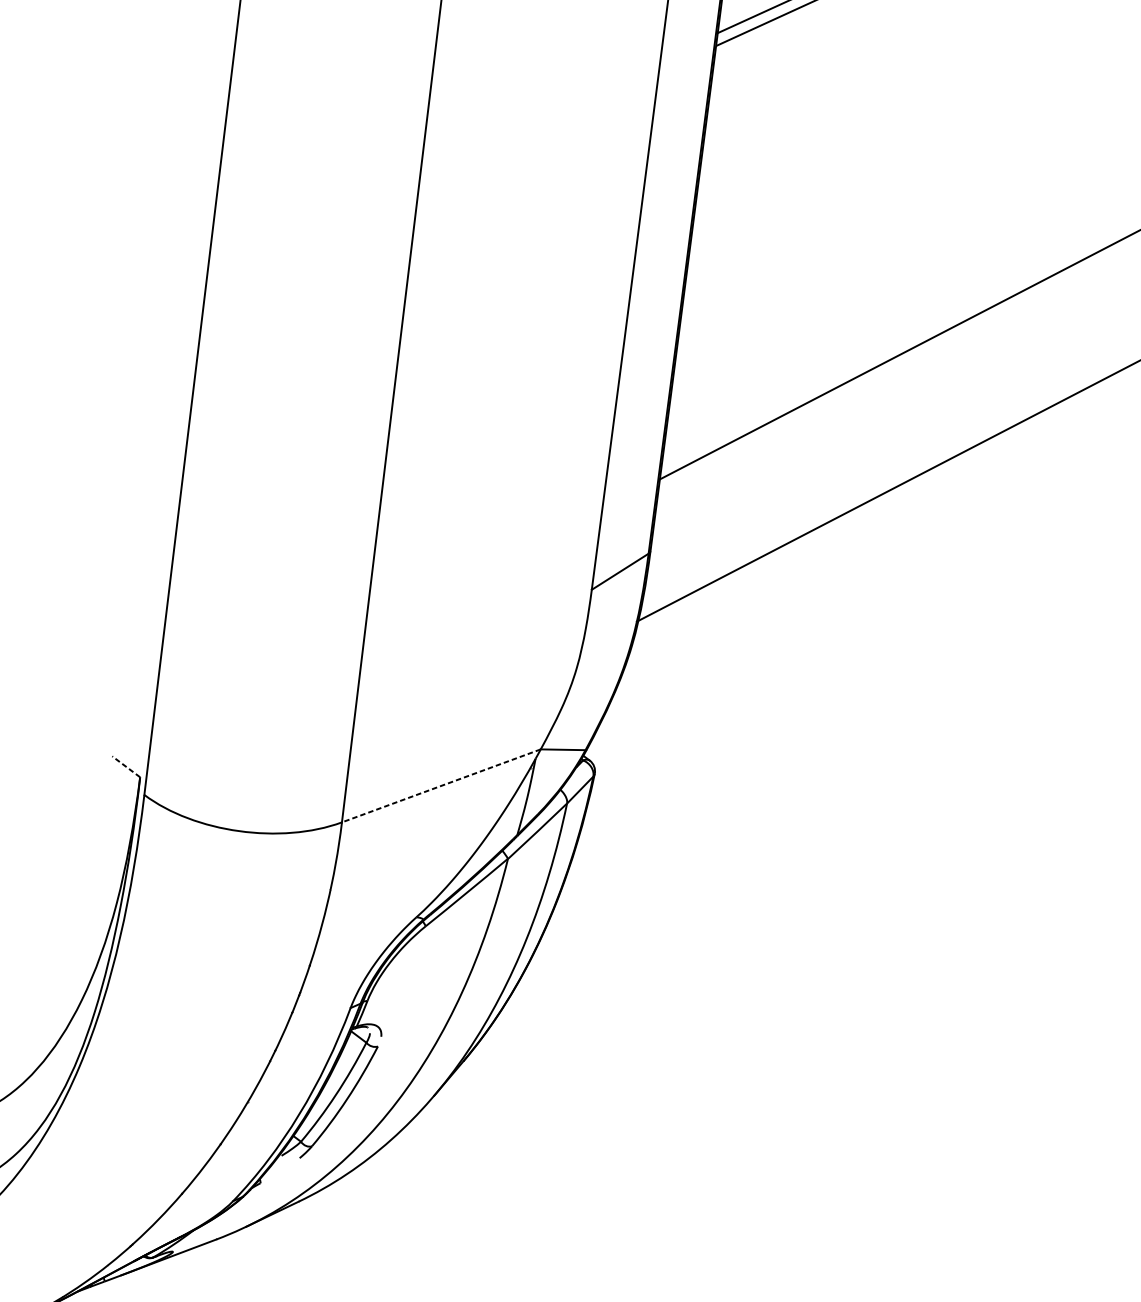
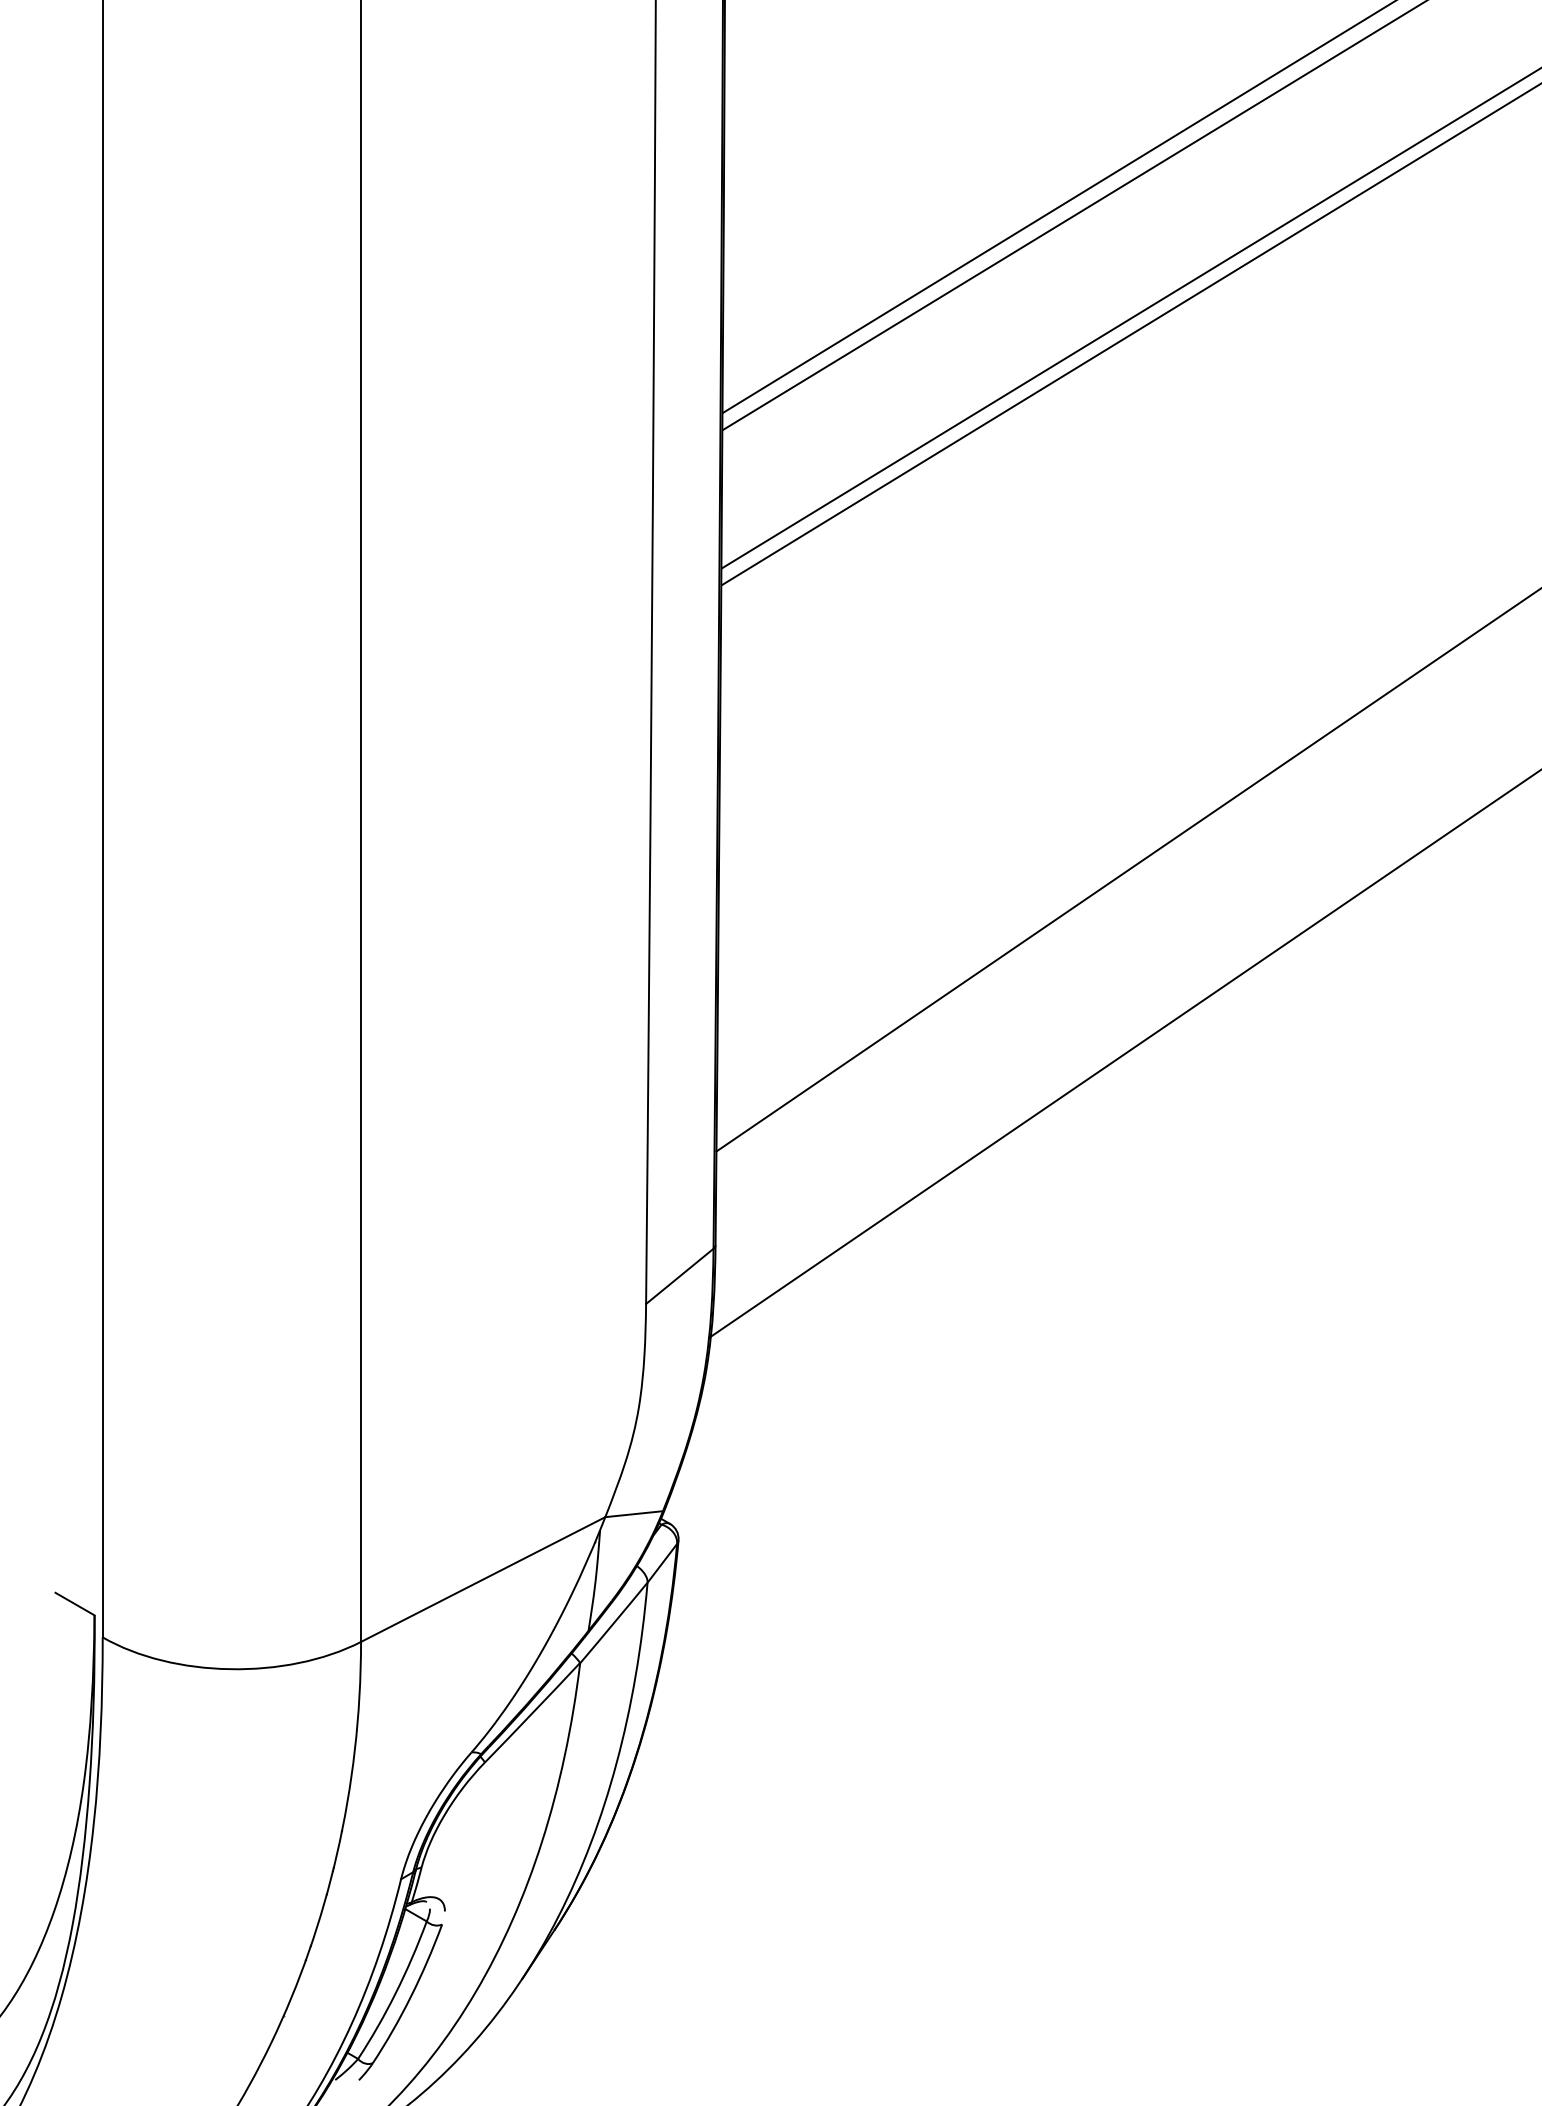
line: (126, 767) -> (75, 1604), dashed -> solid
line: (440, 785) -> (482, 1579), dashed -> solid

